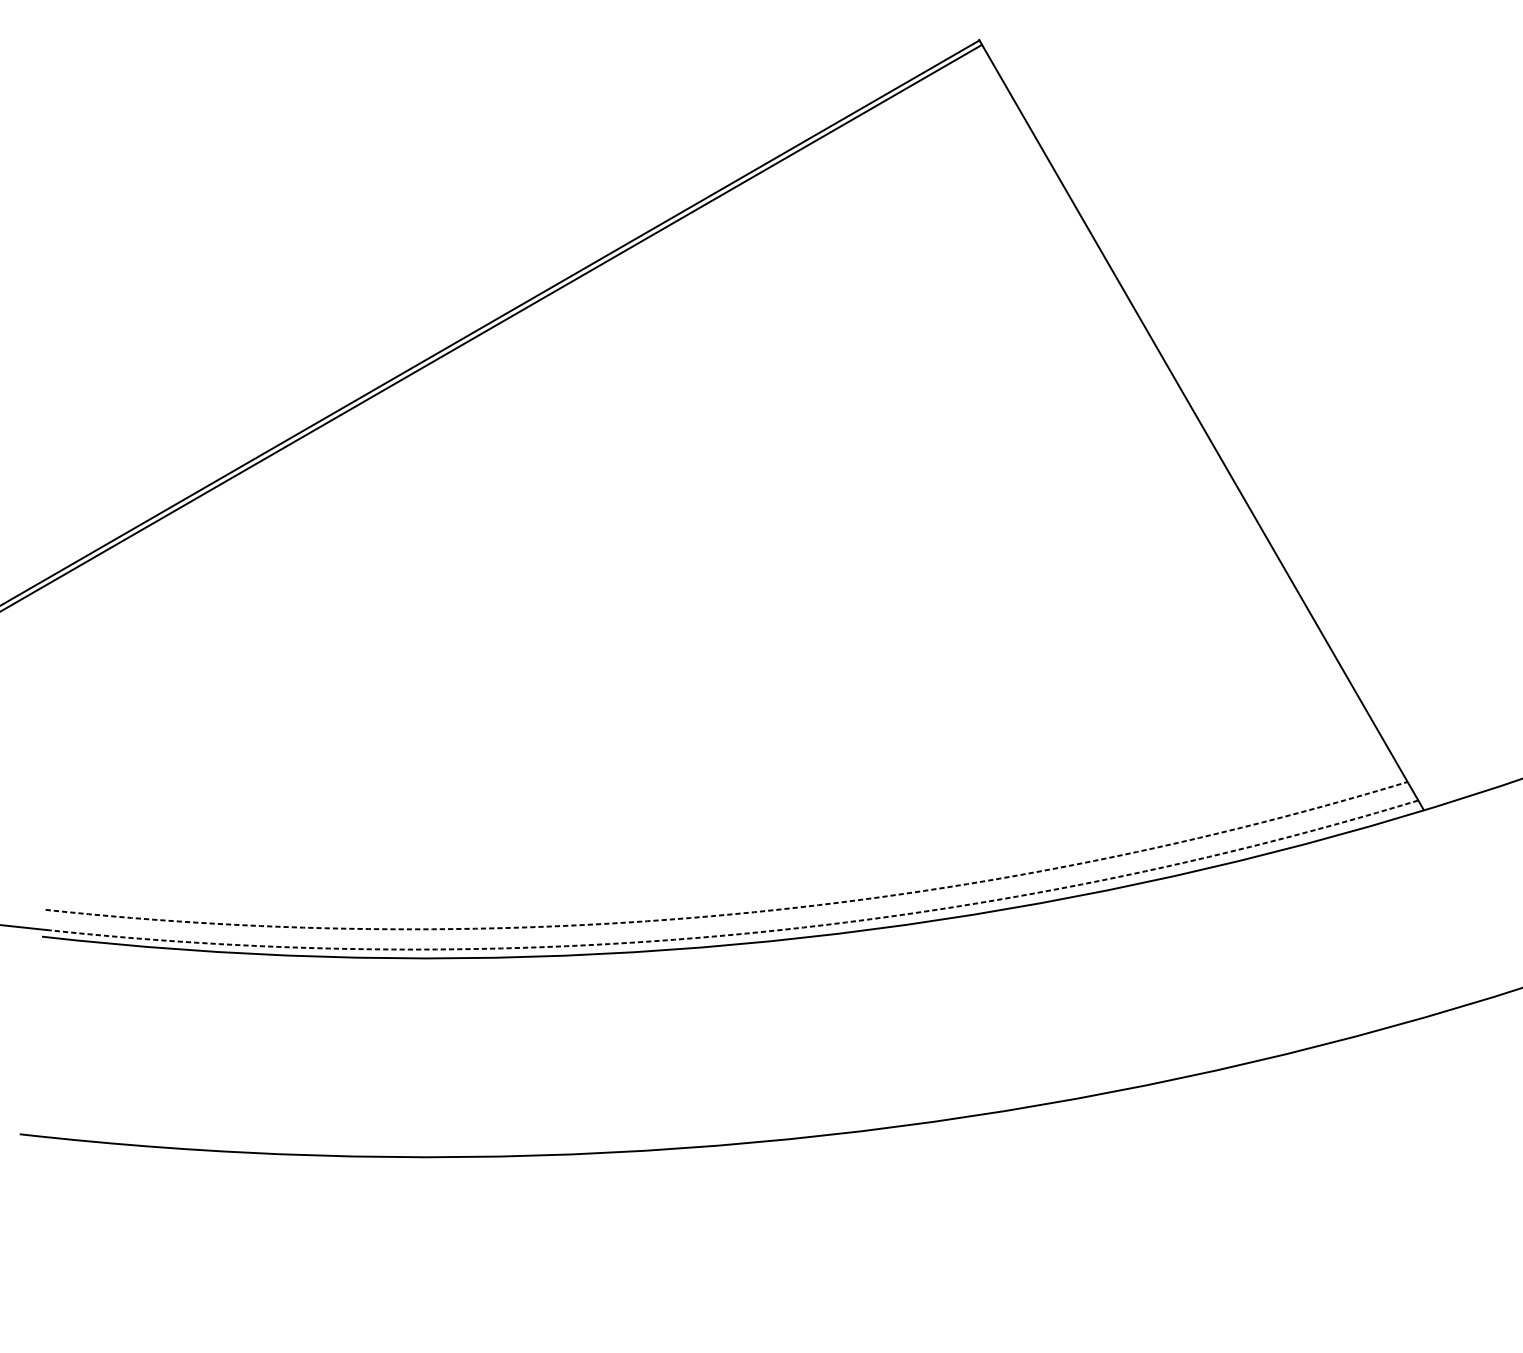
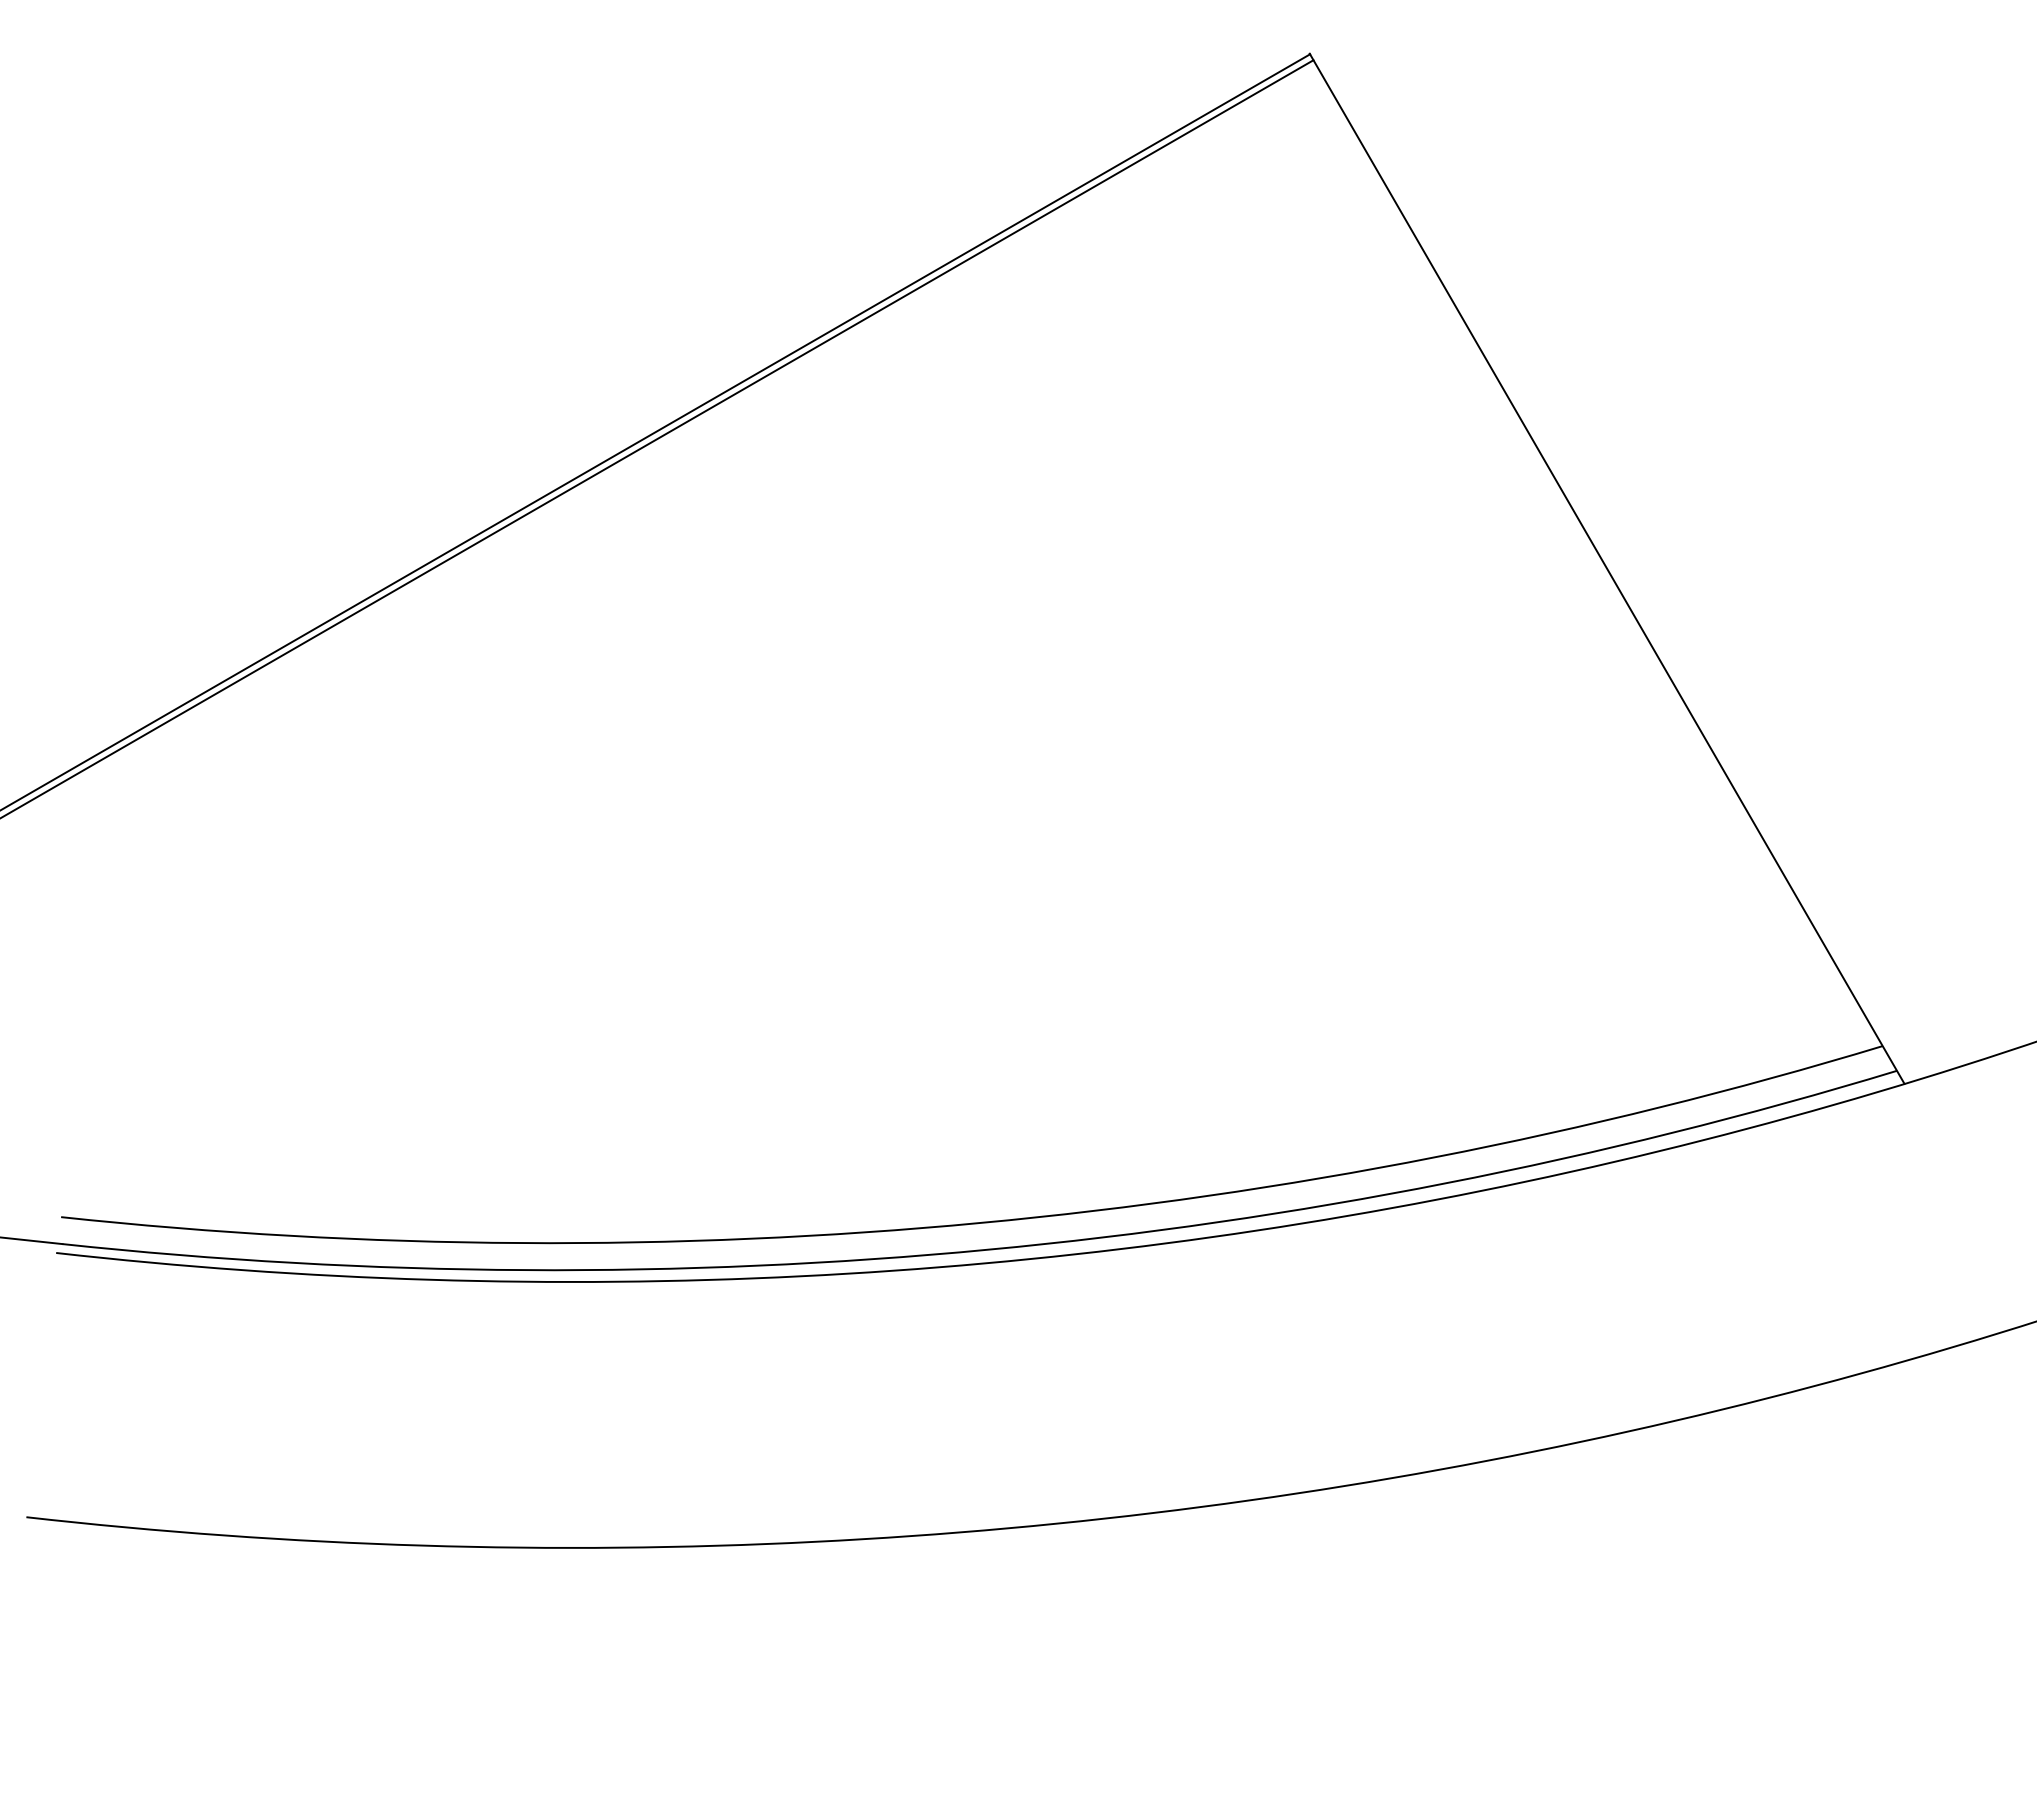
arc: (733, 914) -> (980, 1223), dashed -> solid
arc: (739, 934) -> (988, 1249), dashed -> solid

